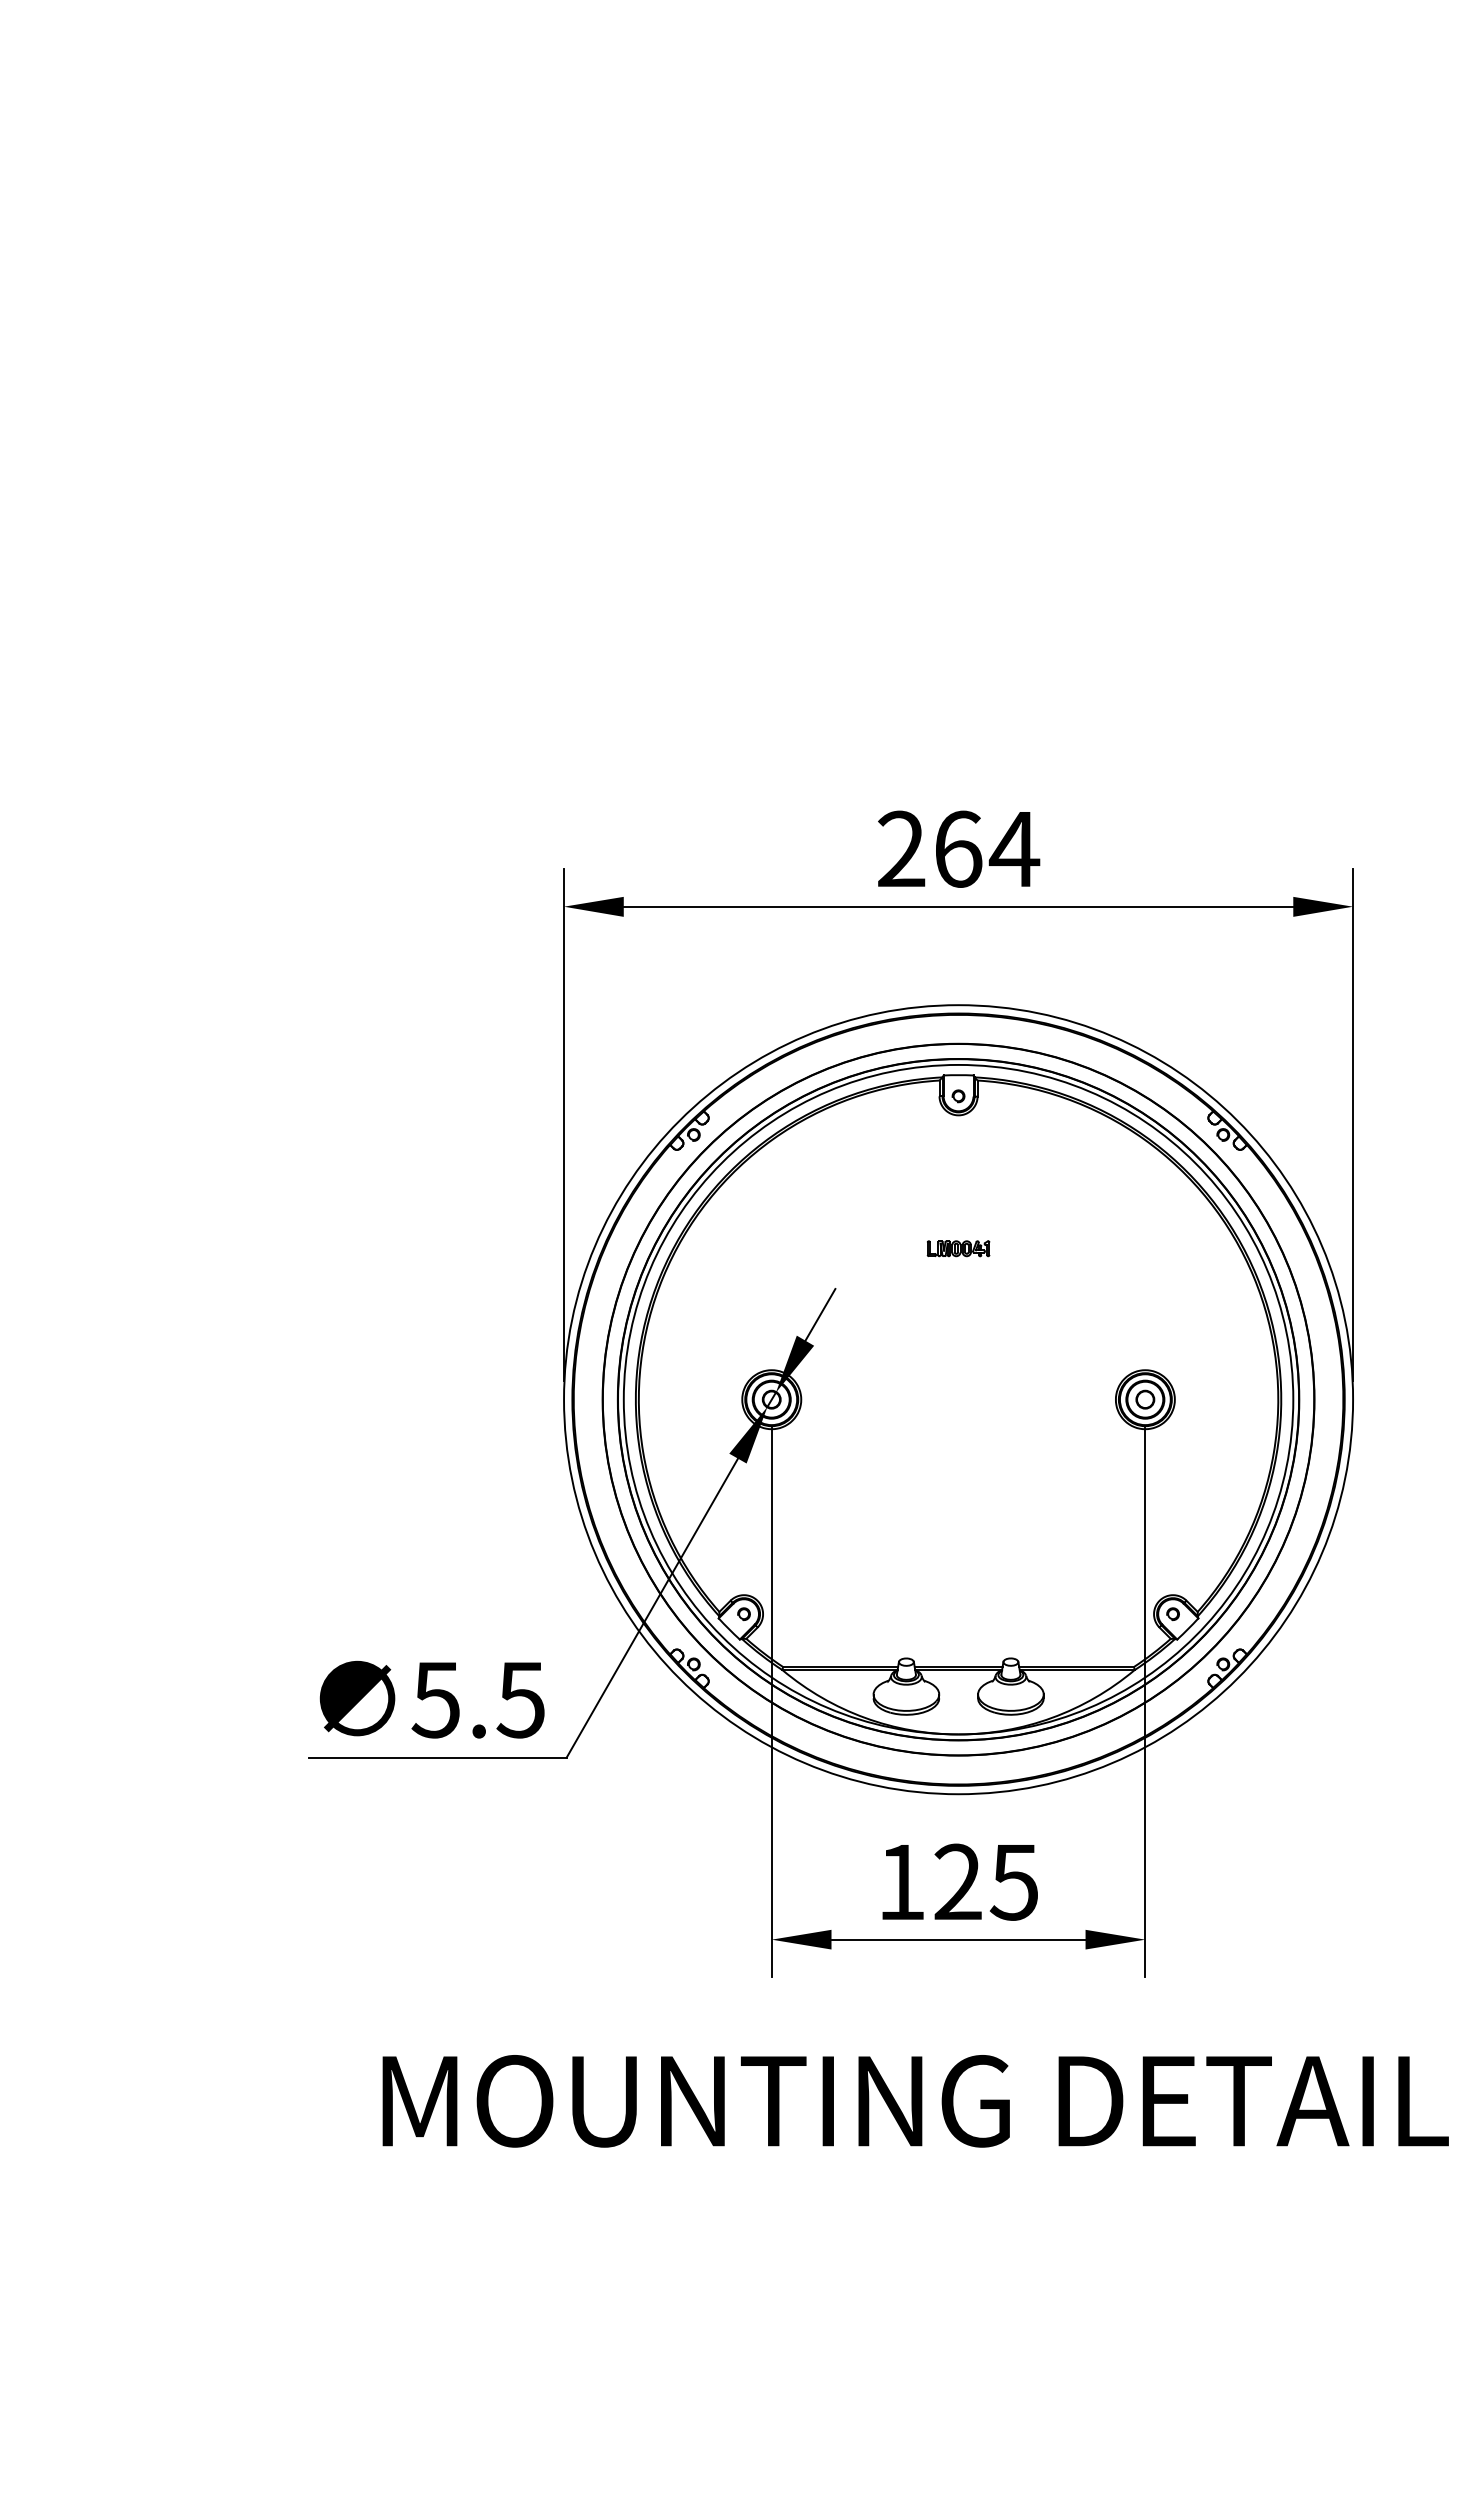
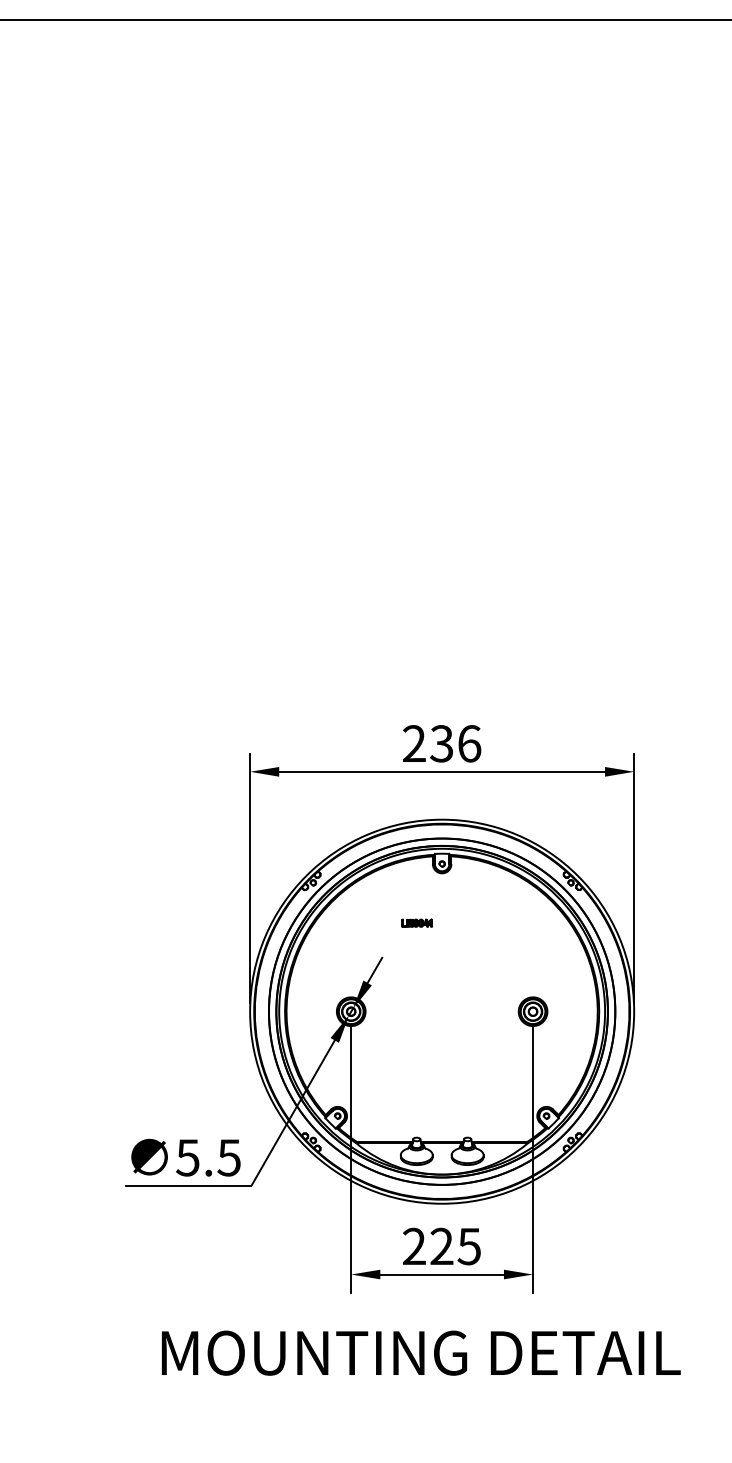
text: (985, 848) -> (455, 743), 264 -> 236
part: (957, 1247) -> (416, 922), moved
text: (901, 1880) -> (414, 1245), 125 -> 225

